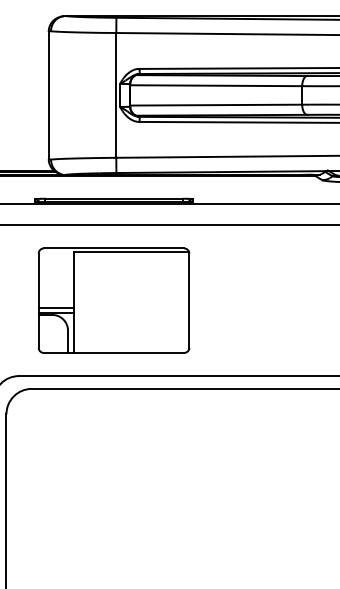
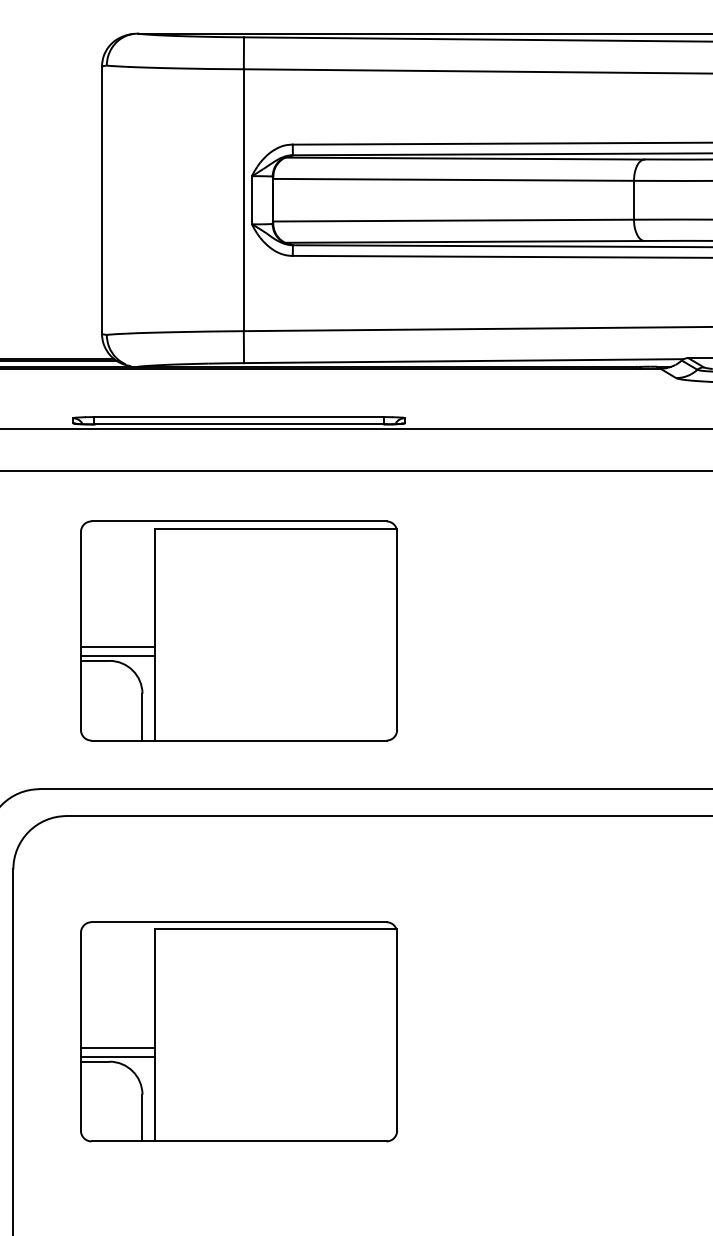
part: (113, 491) -> (237, 1031), added

